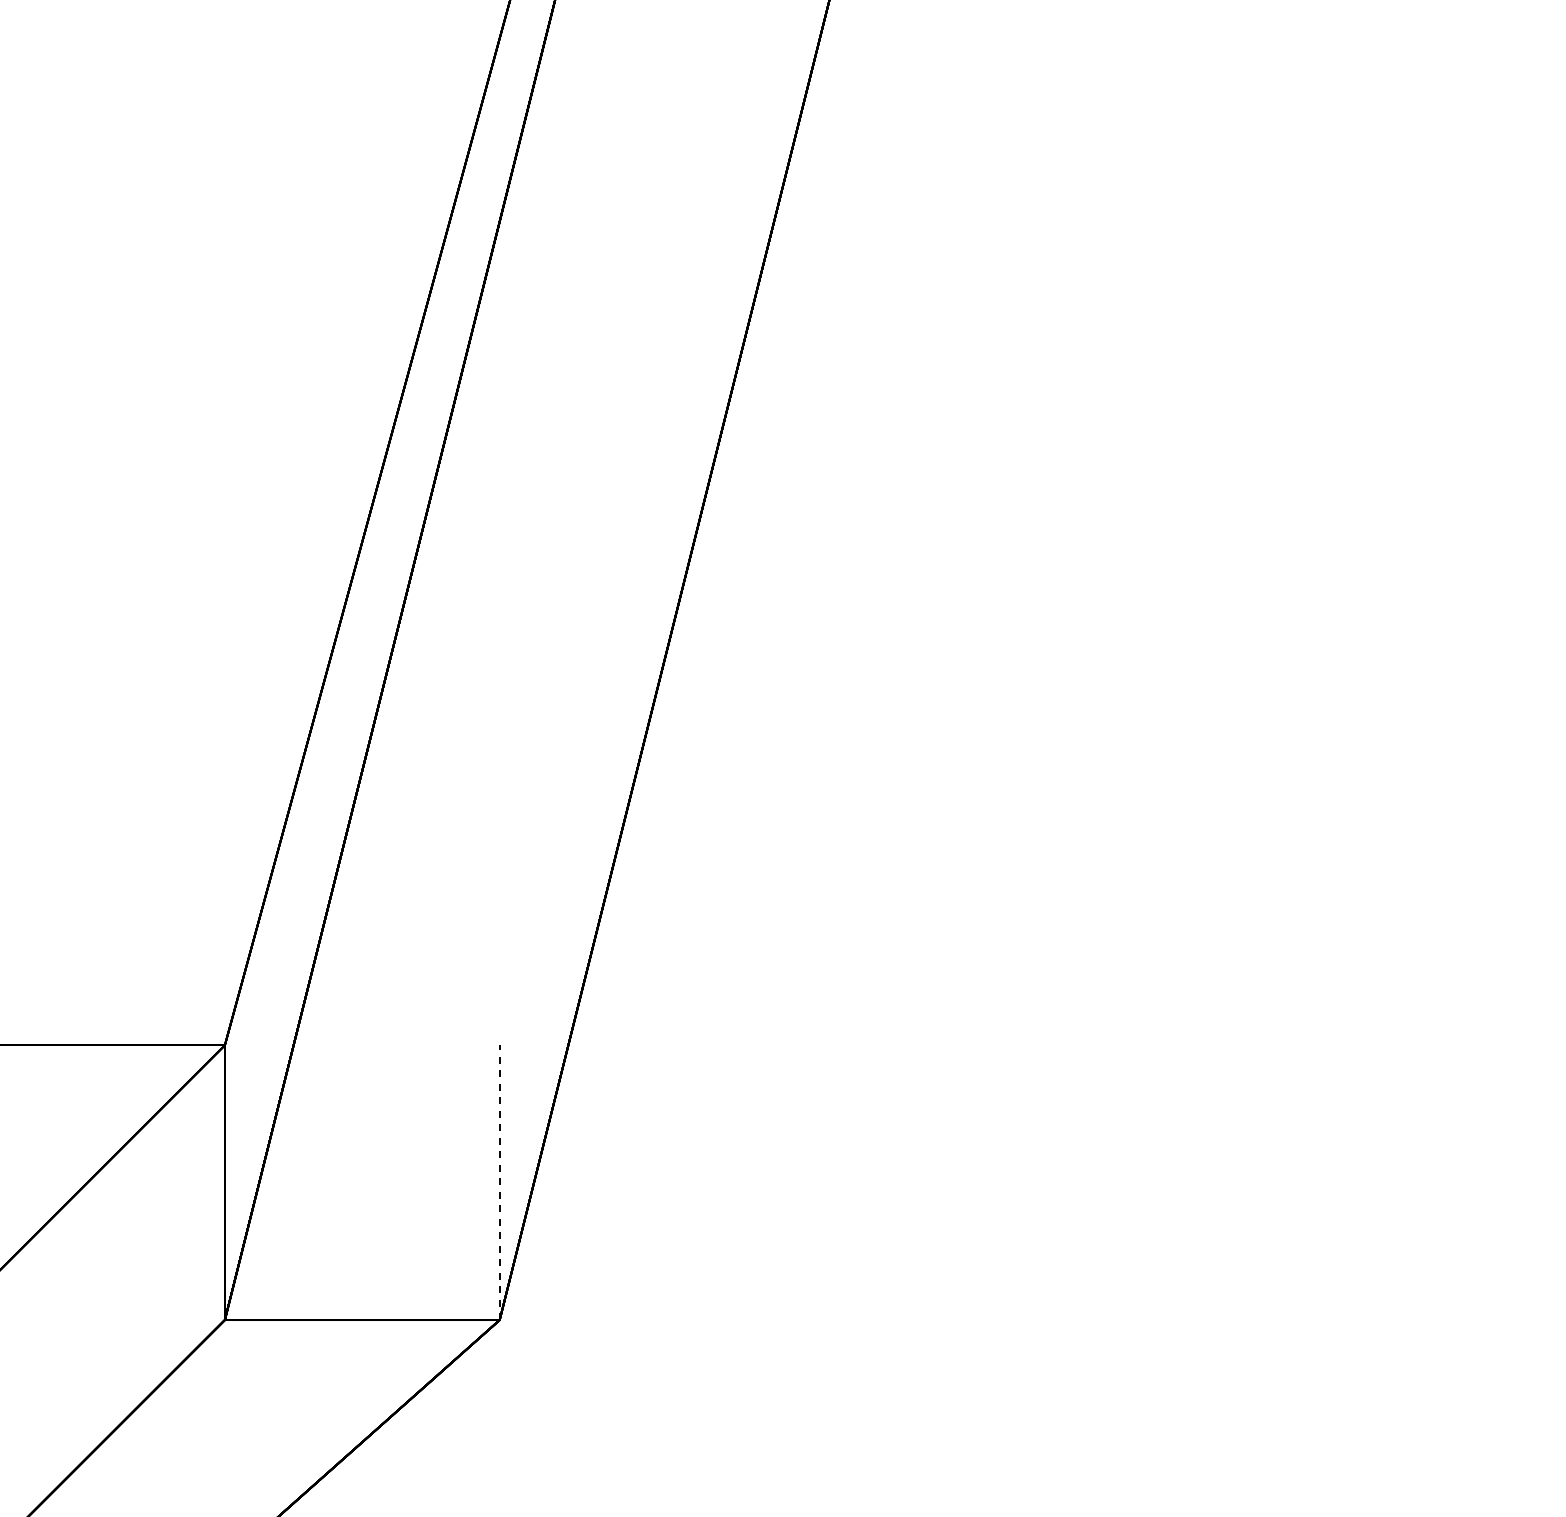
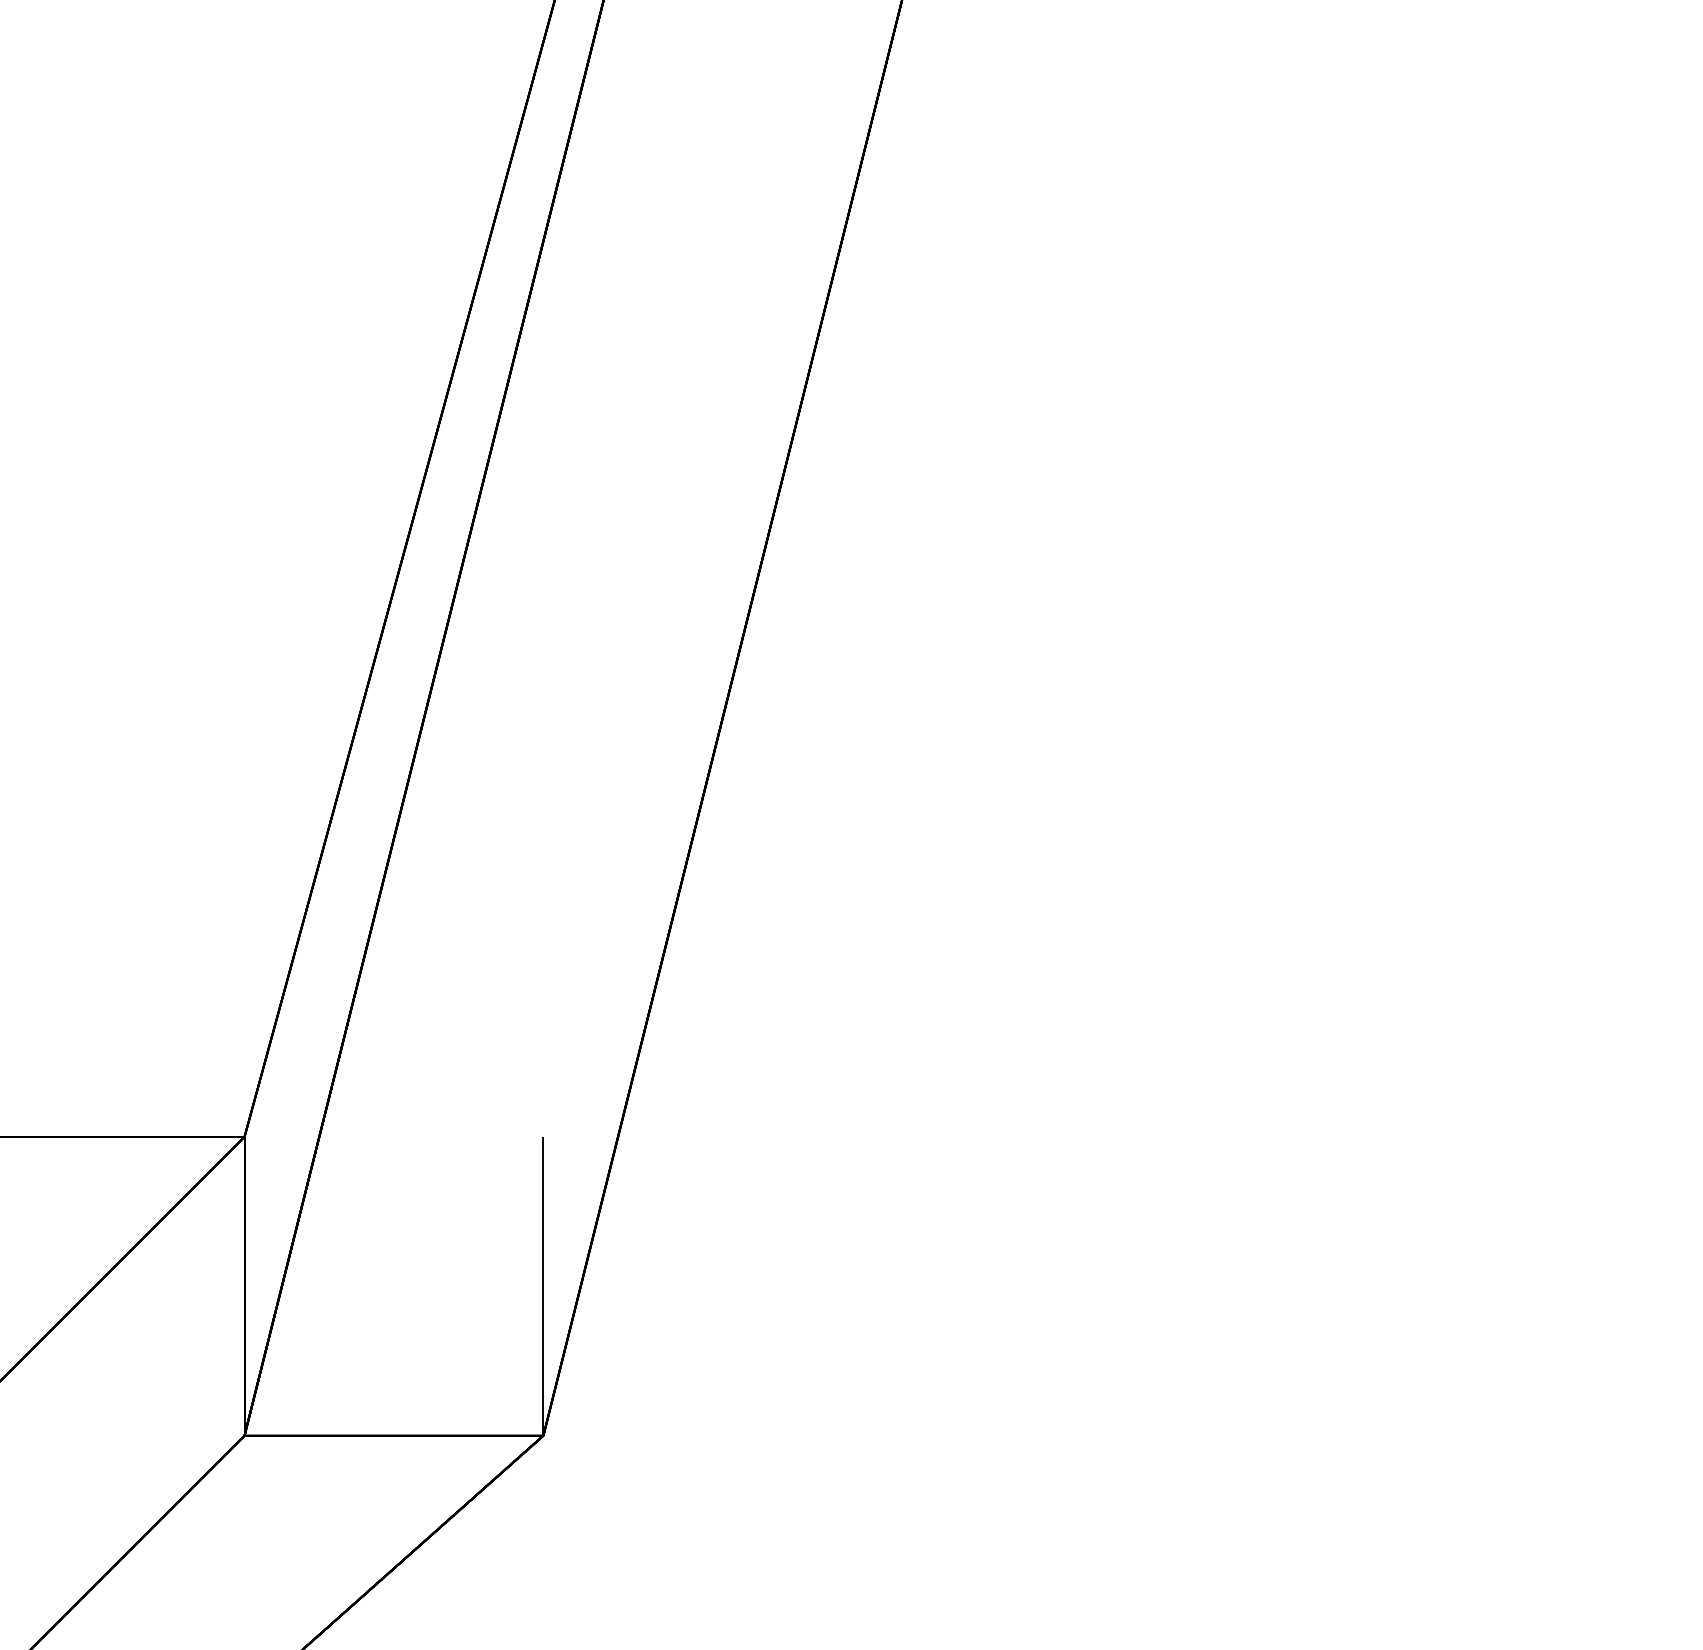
line: (499, 1182) -> (543, 1286), dashed -> solid

